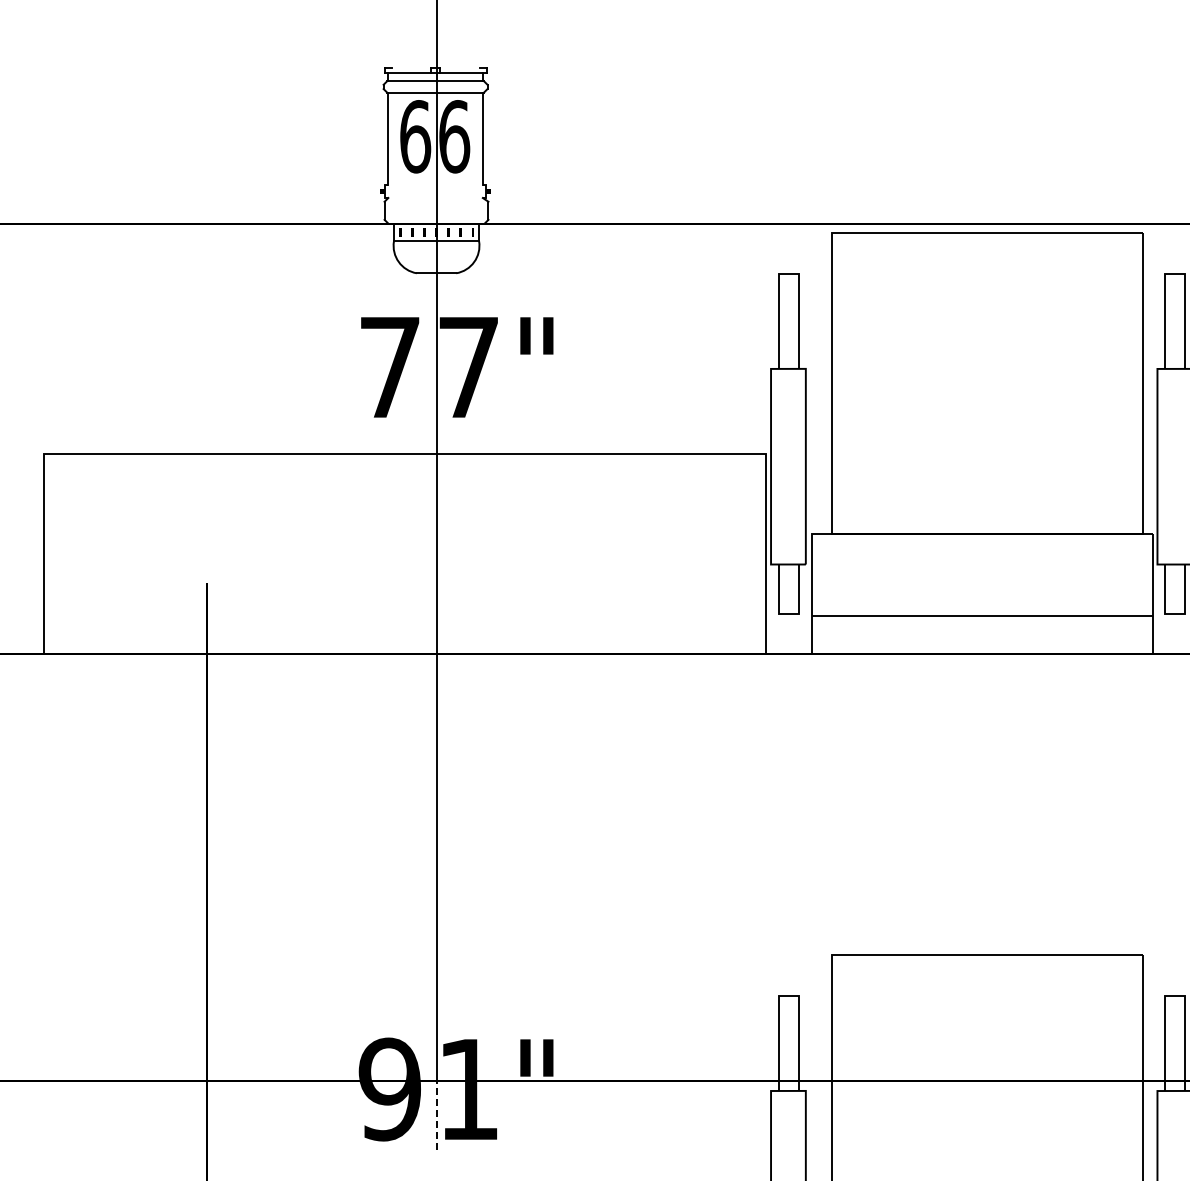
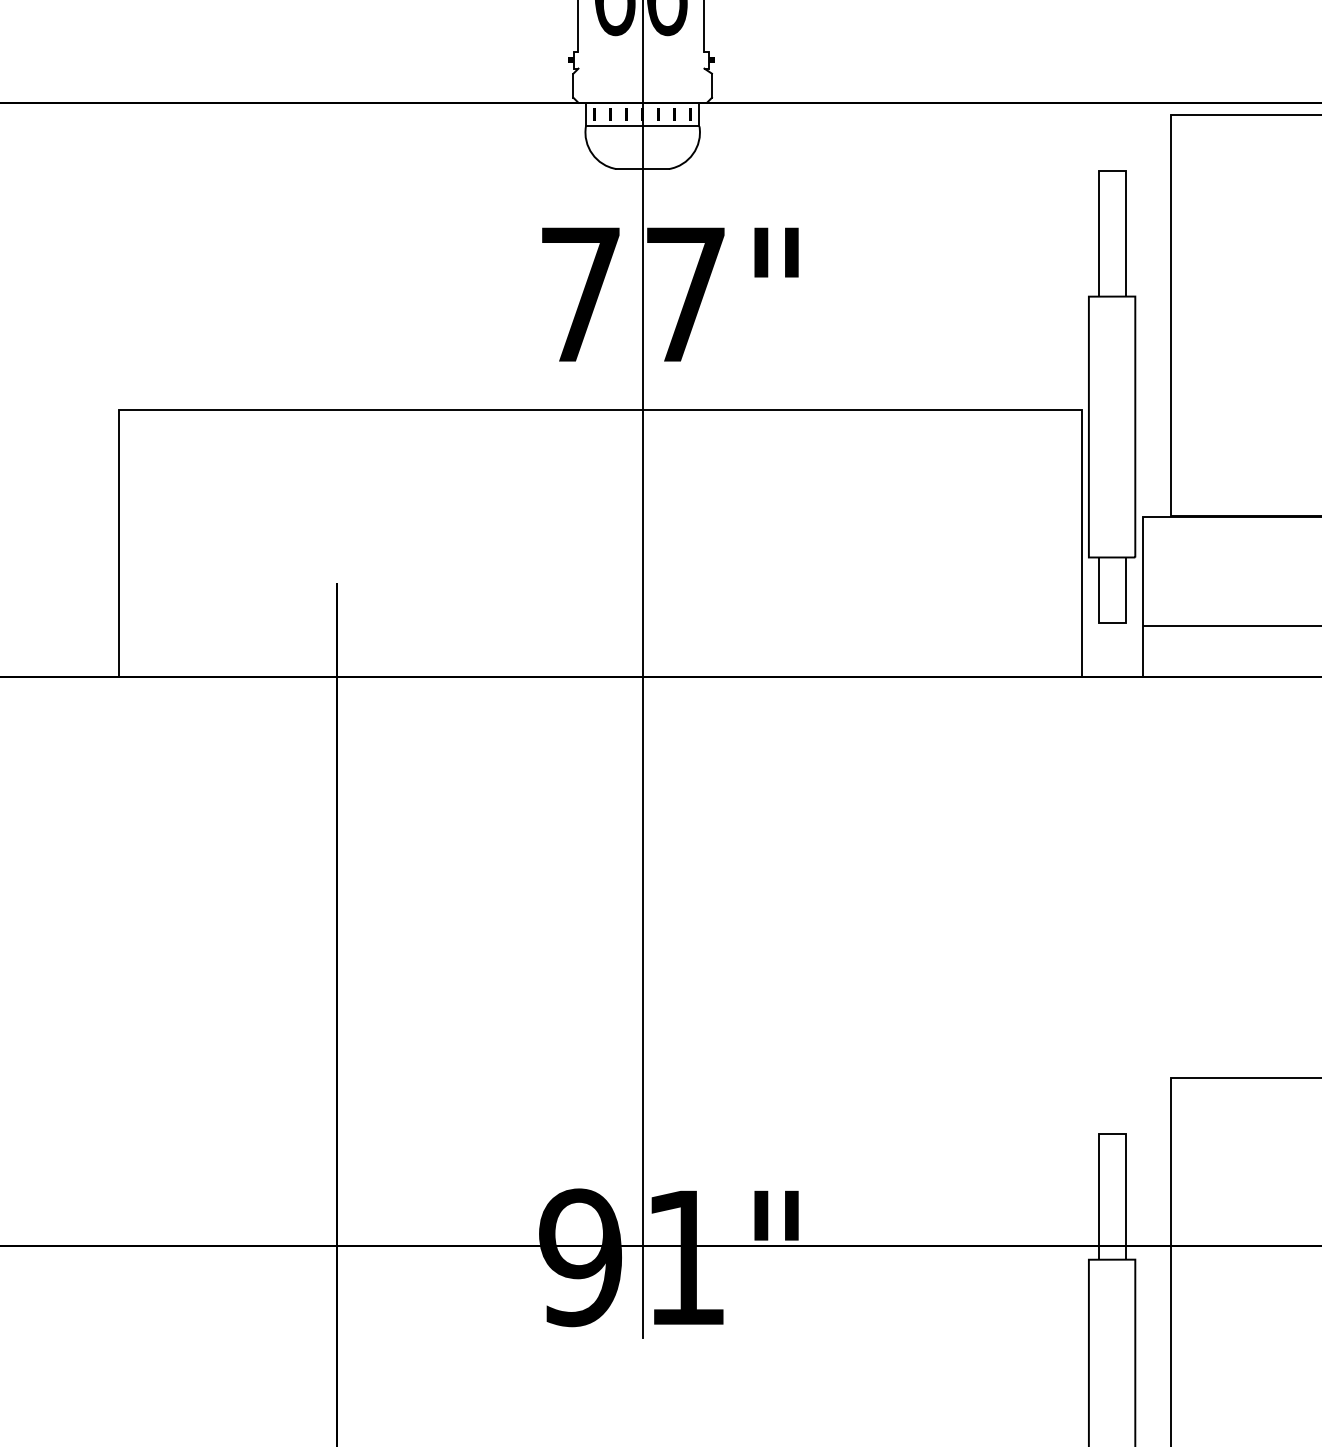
line: (436, 1115) -> (642, 1292), dashed -> solid

